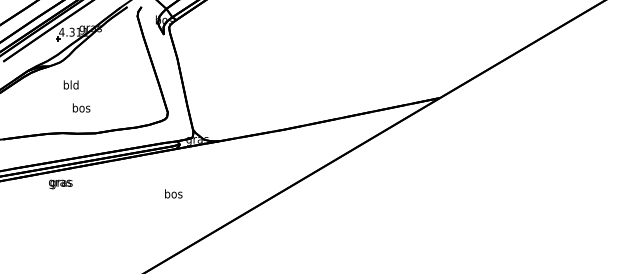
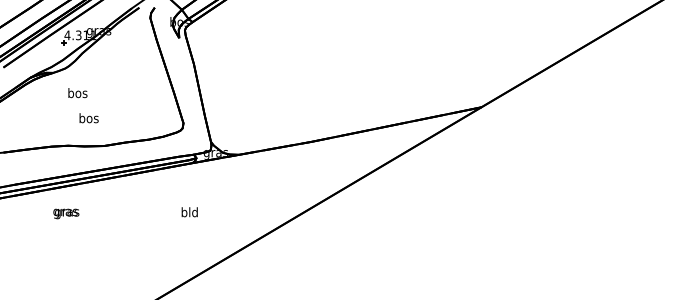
text: (70, 85) -> (77, 93), bld -> bos
text: (60, 184) -> (66, 213), moved
text: (173, 194) -> (189, 212), bos -> bld

